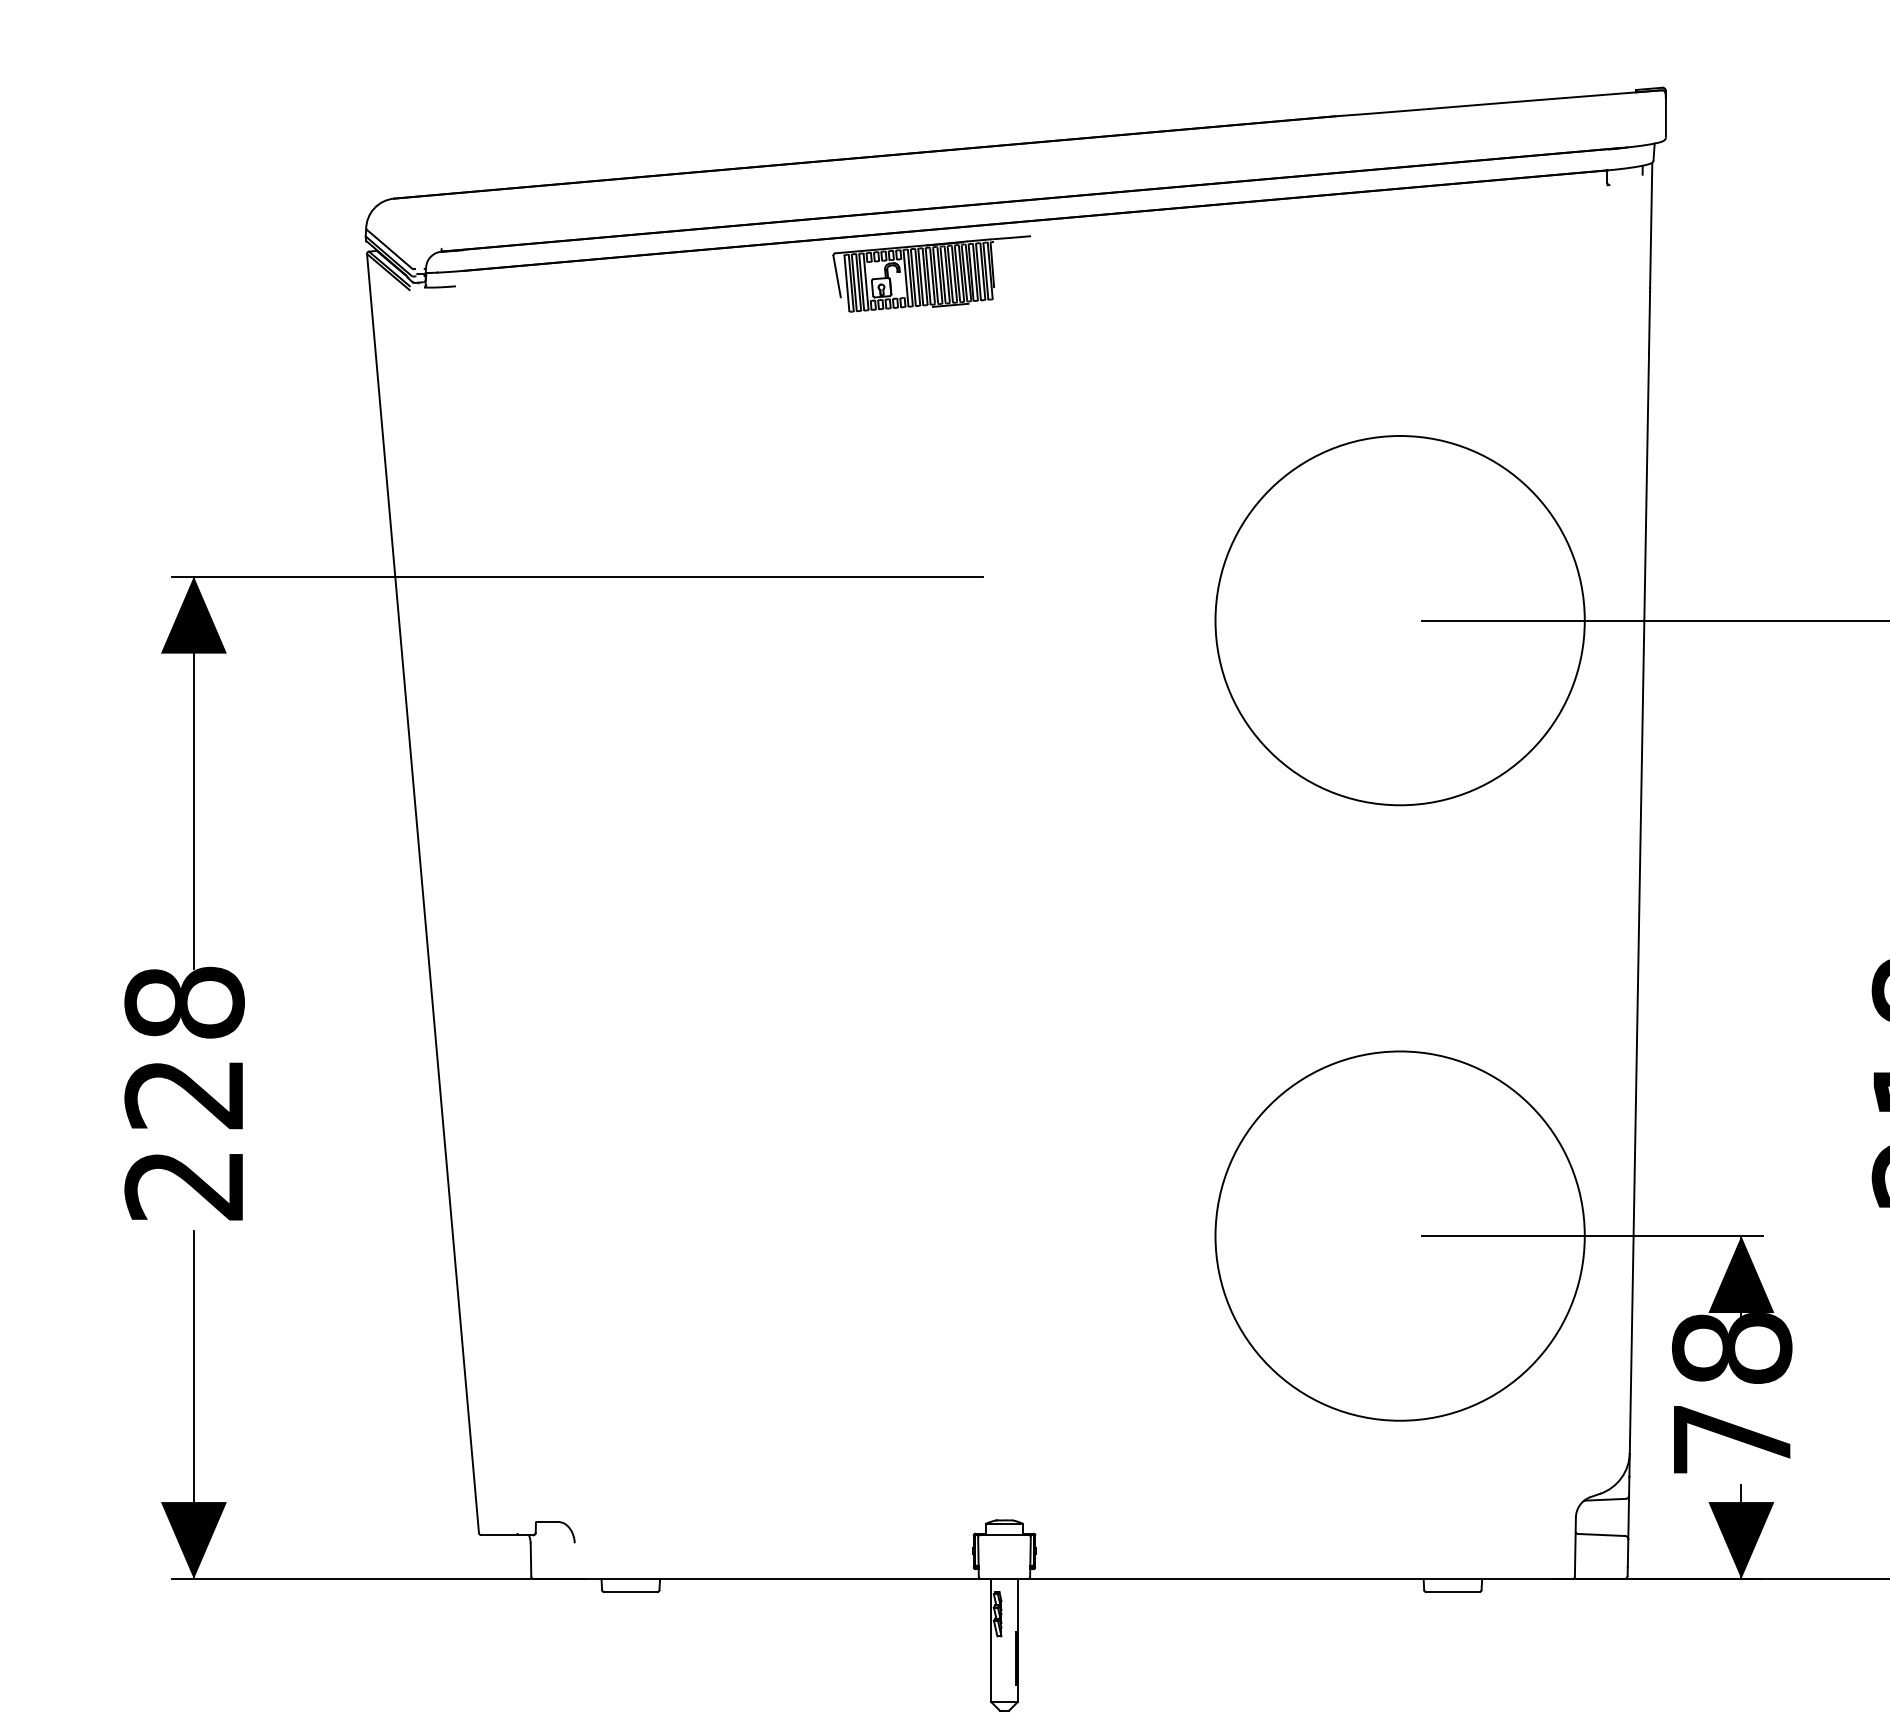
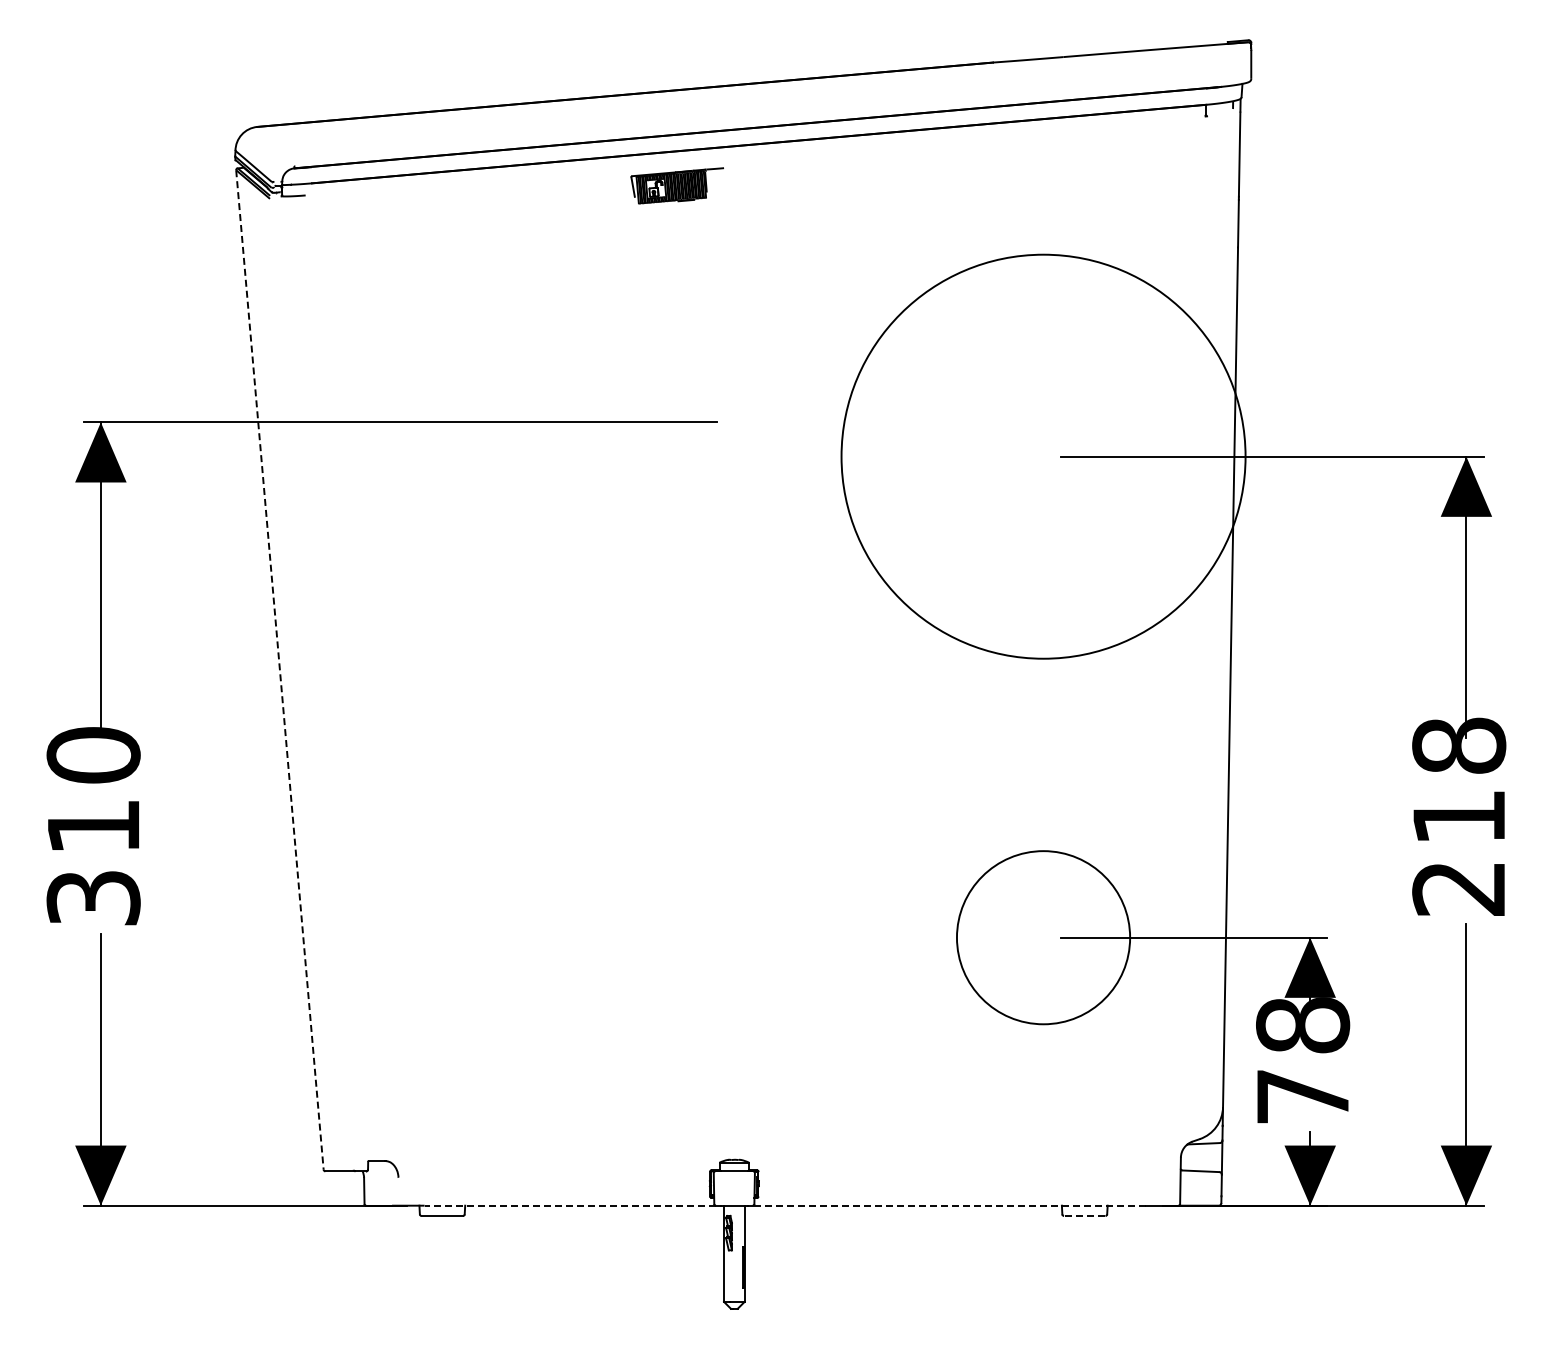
part: (931, 273) -> (677, 185), size x0.6
circle: (1400, 620) -> (1043, 456), size x1.4
line: (422, 892) -> (279, 669), solid -> dashed
text: (184, 1093) -> (93, 826), 228 -> 310
circle: (1400, 1235) -> (1043, 937), size x0.6
line: (794, 1578) -> (570, 1205), solid -> dashed
line: (1279, 1578) -> (949, 1205), solid -> dashed
line: (1452, 1592) -> (1084, 1216), solid -> dashed

